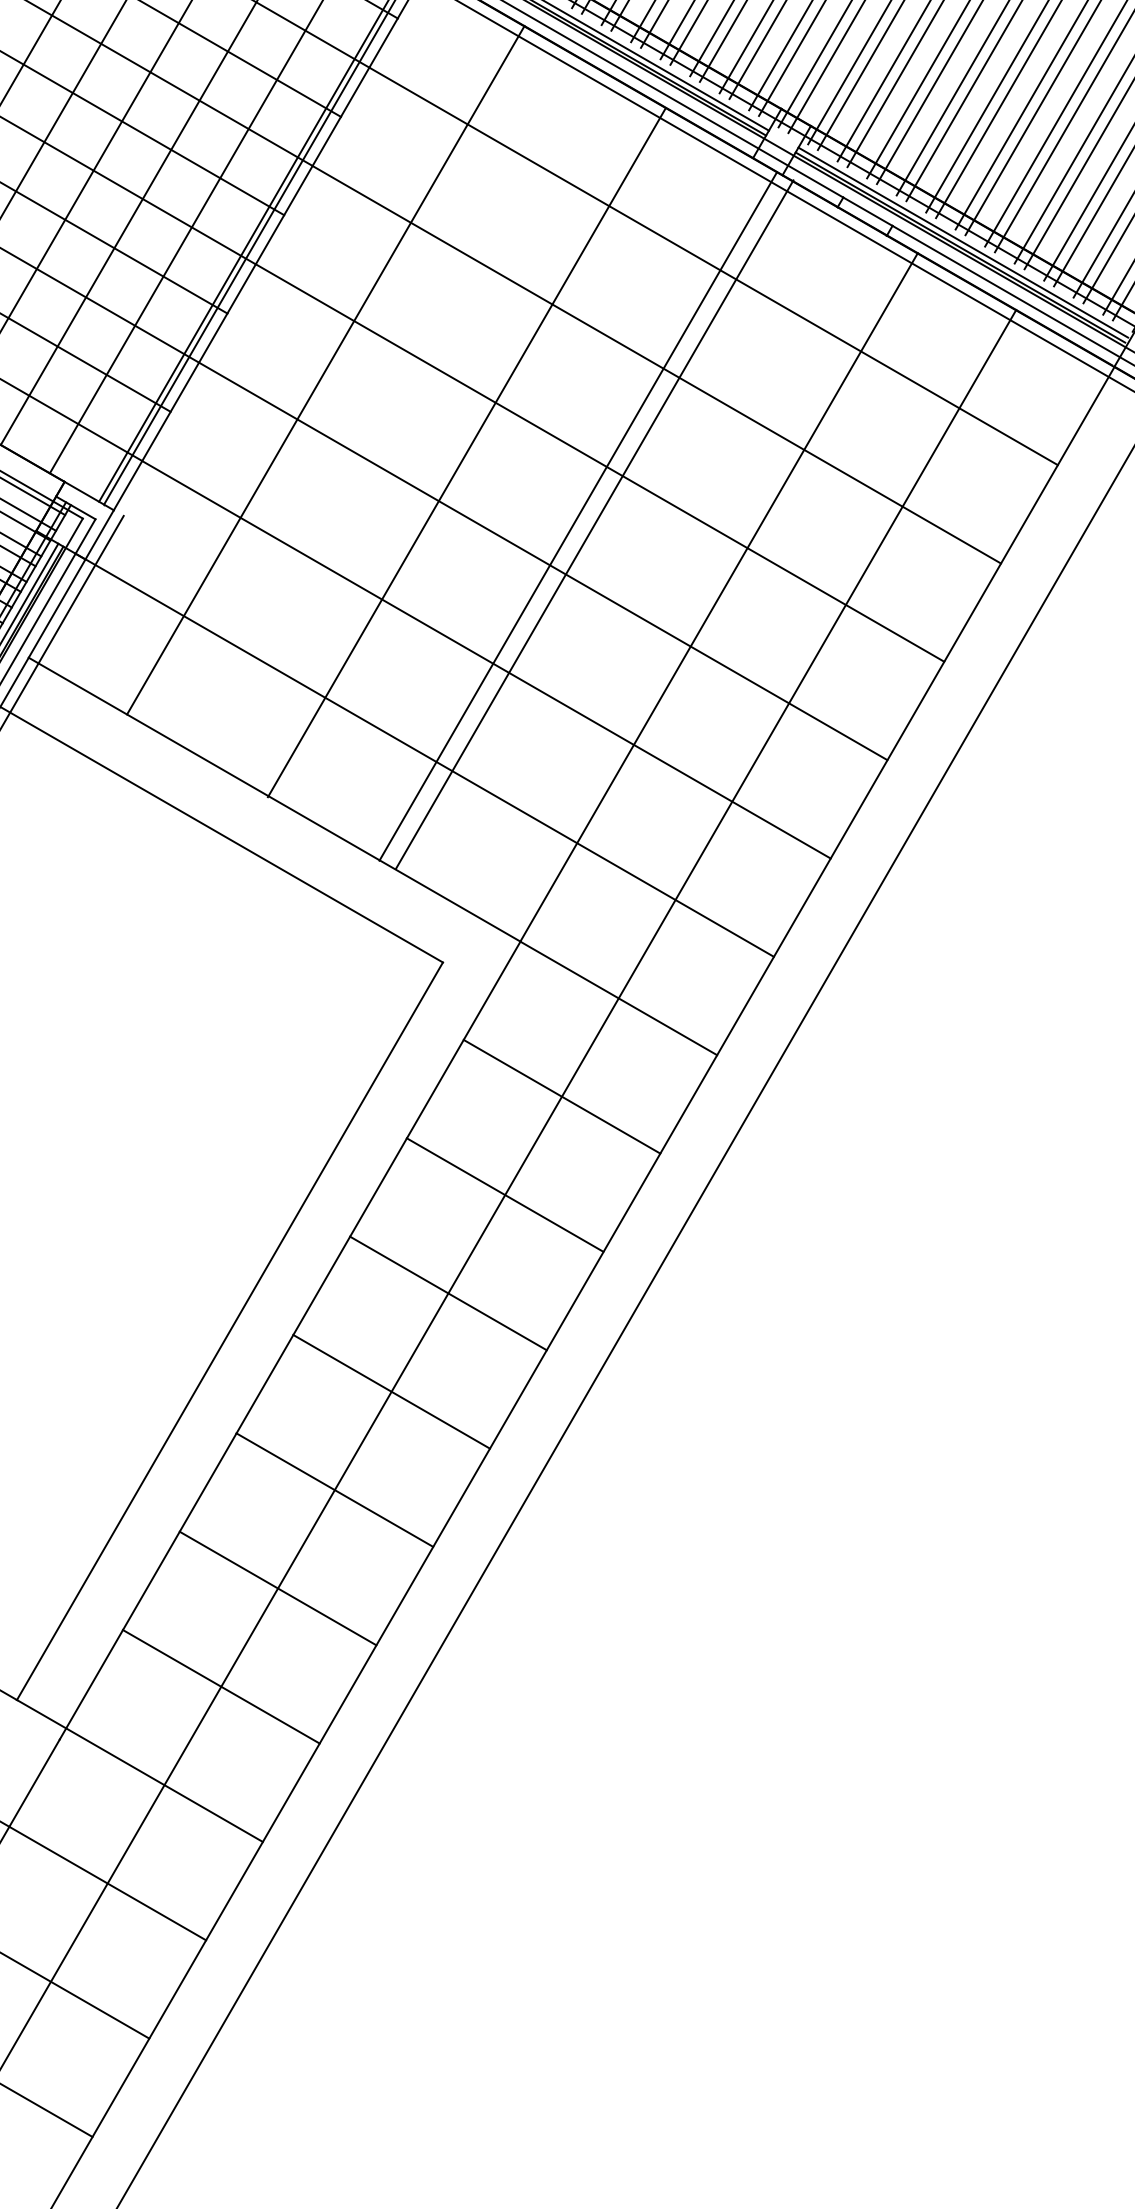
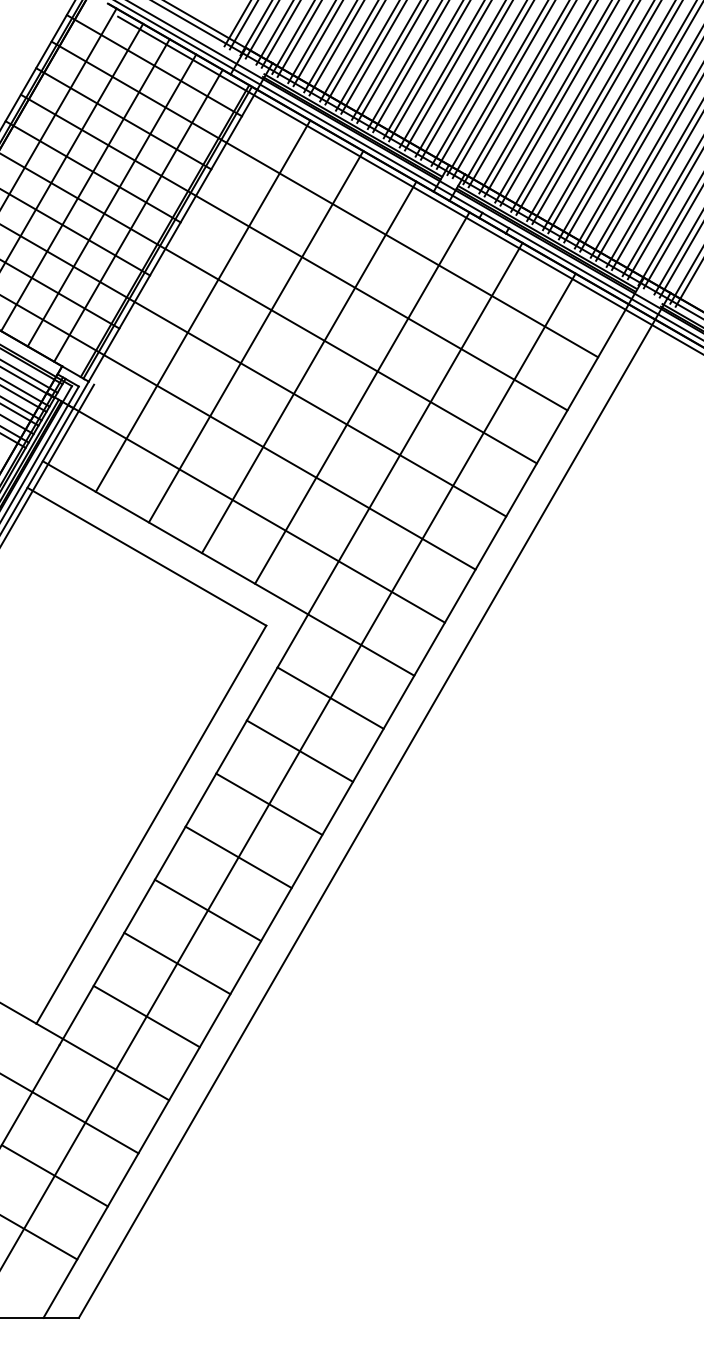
line: (465, 452) -> (255, 336), moved
line: (578, 515) -> (362, 397), moved
line: (593, 524) -> (308, 367), moved

